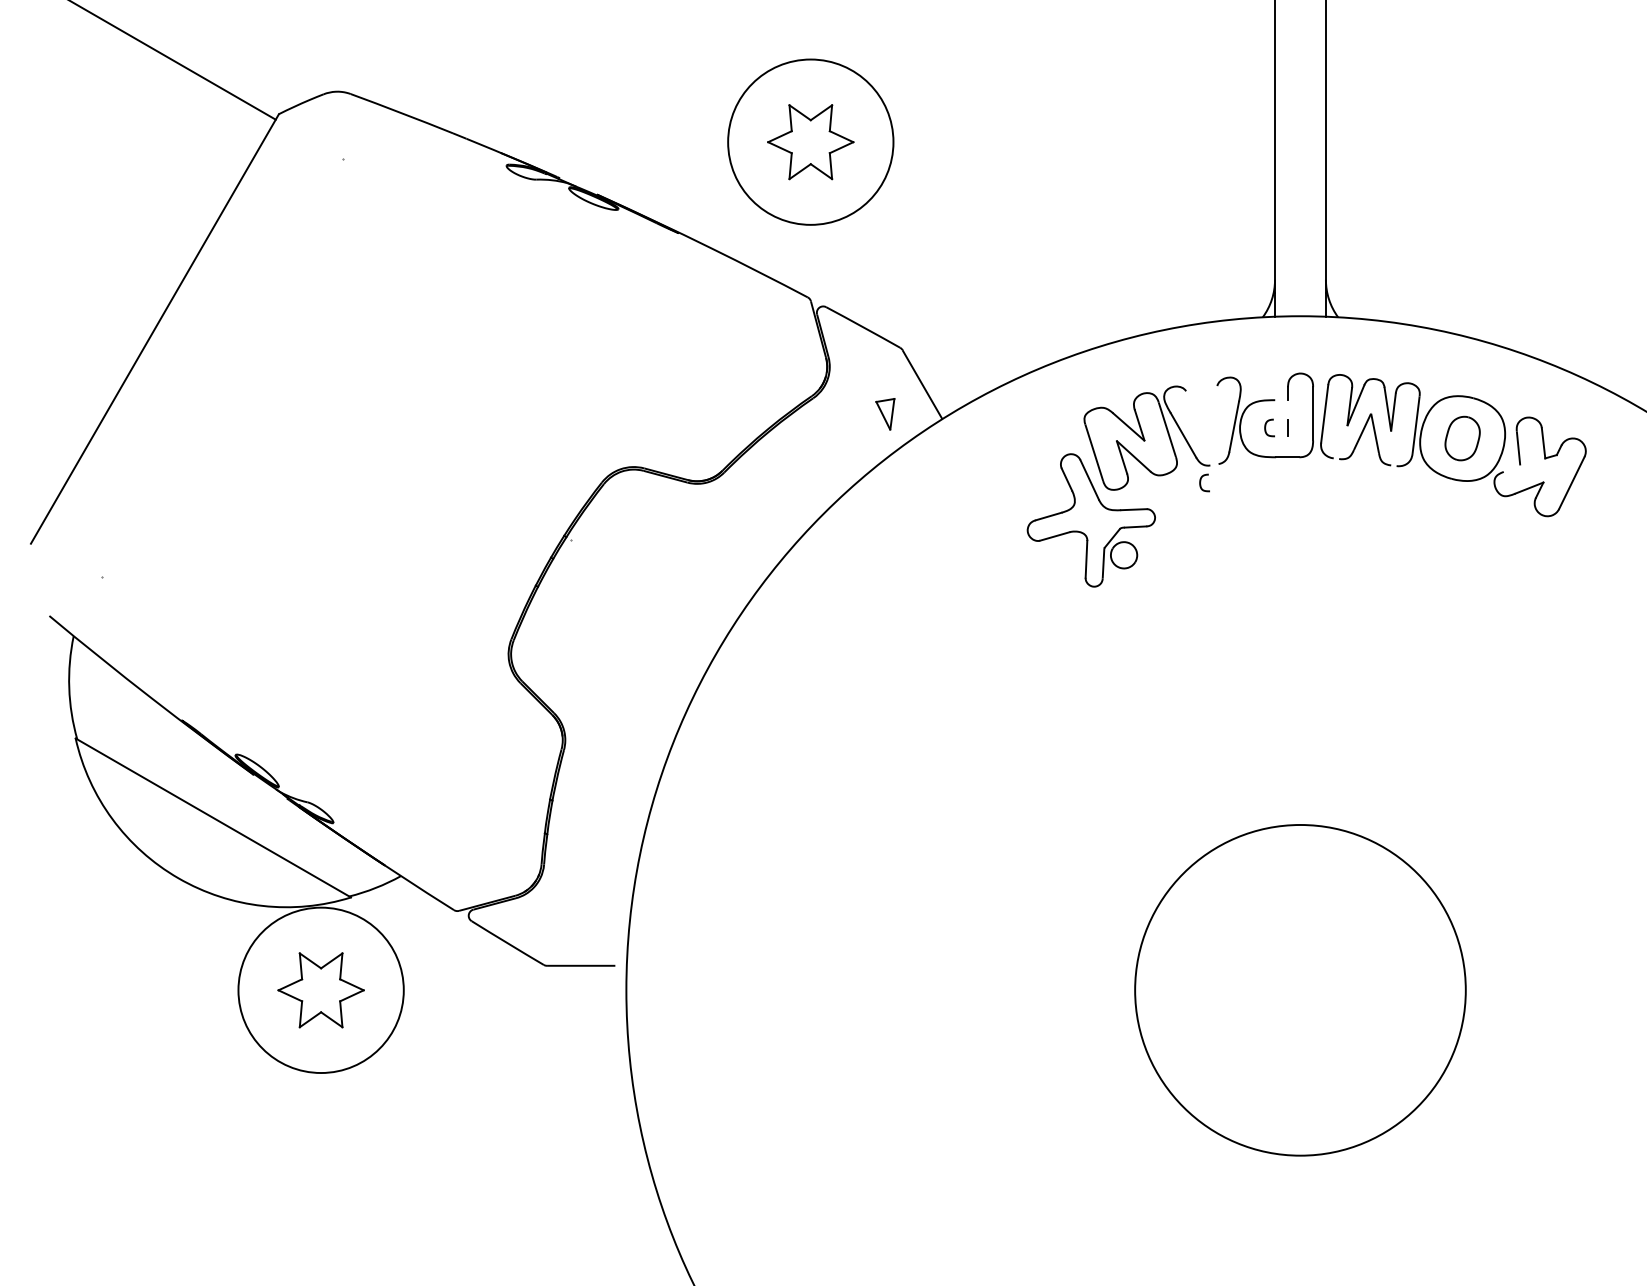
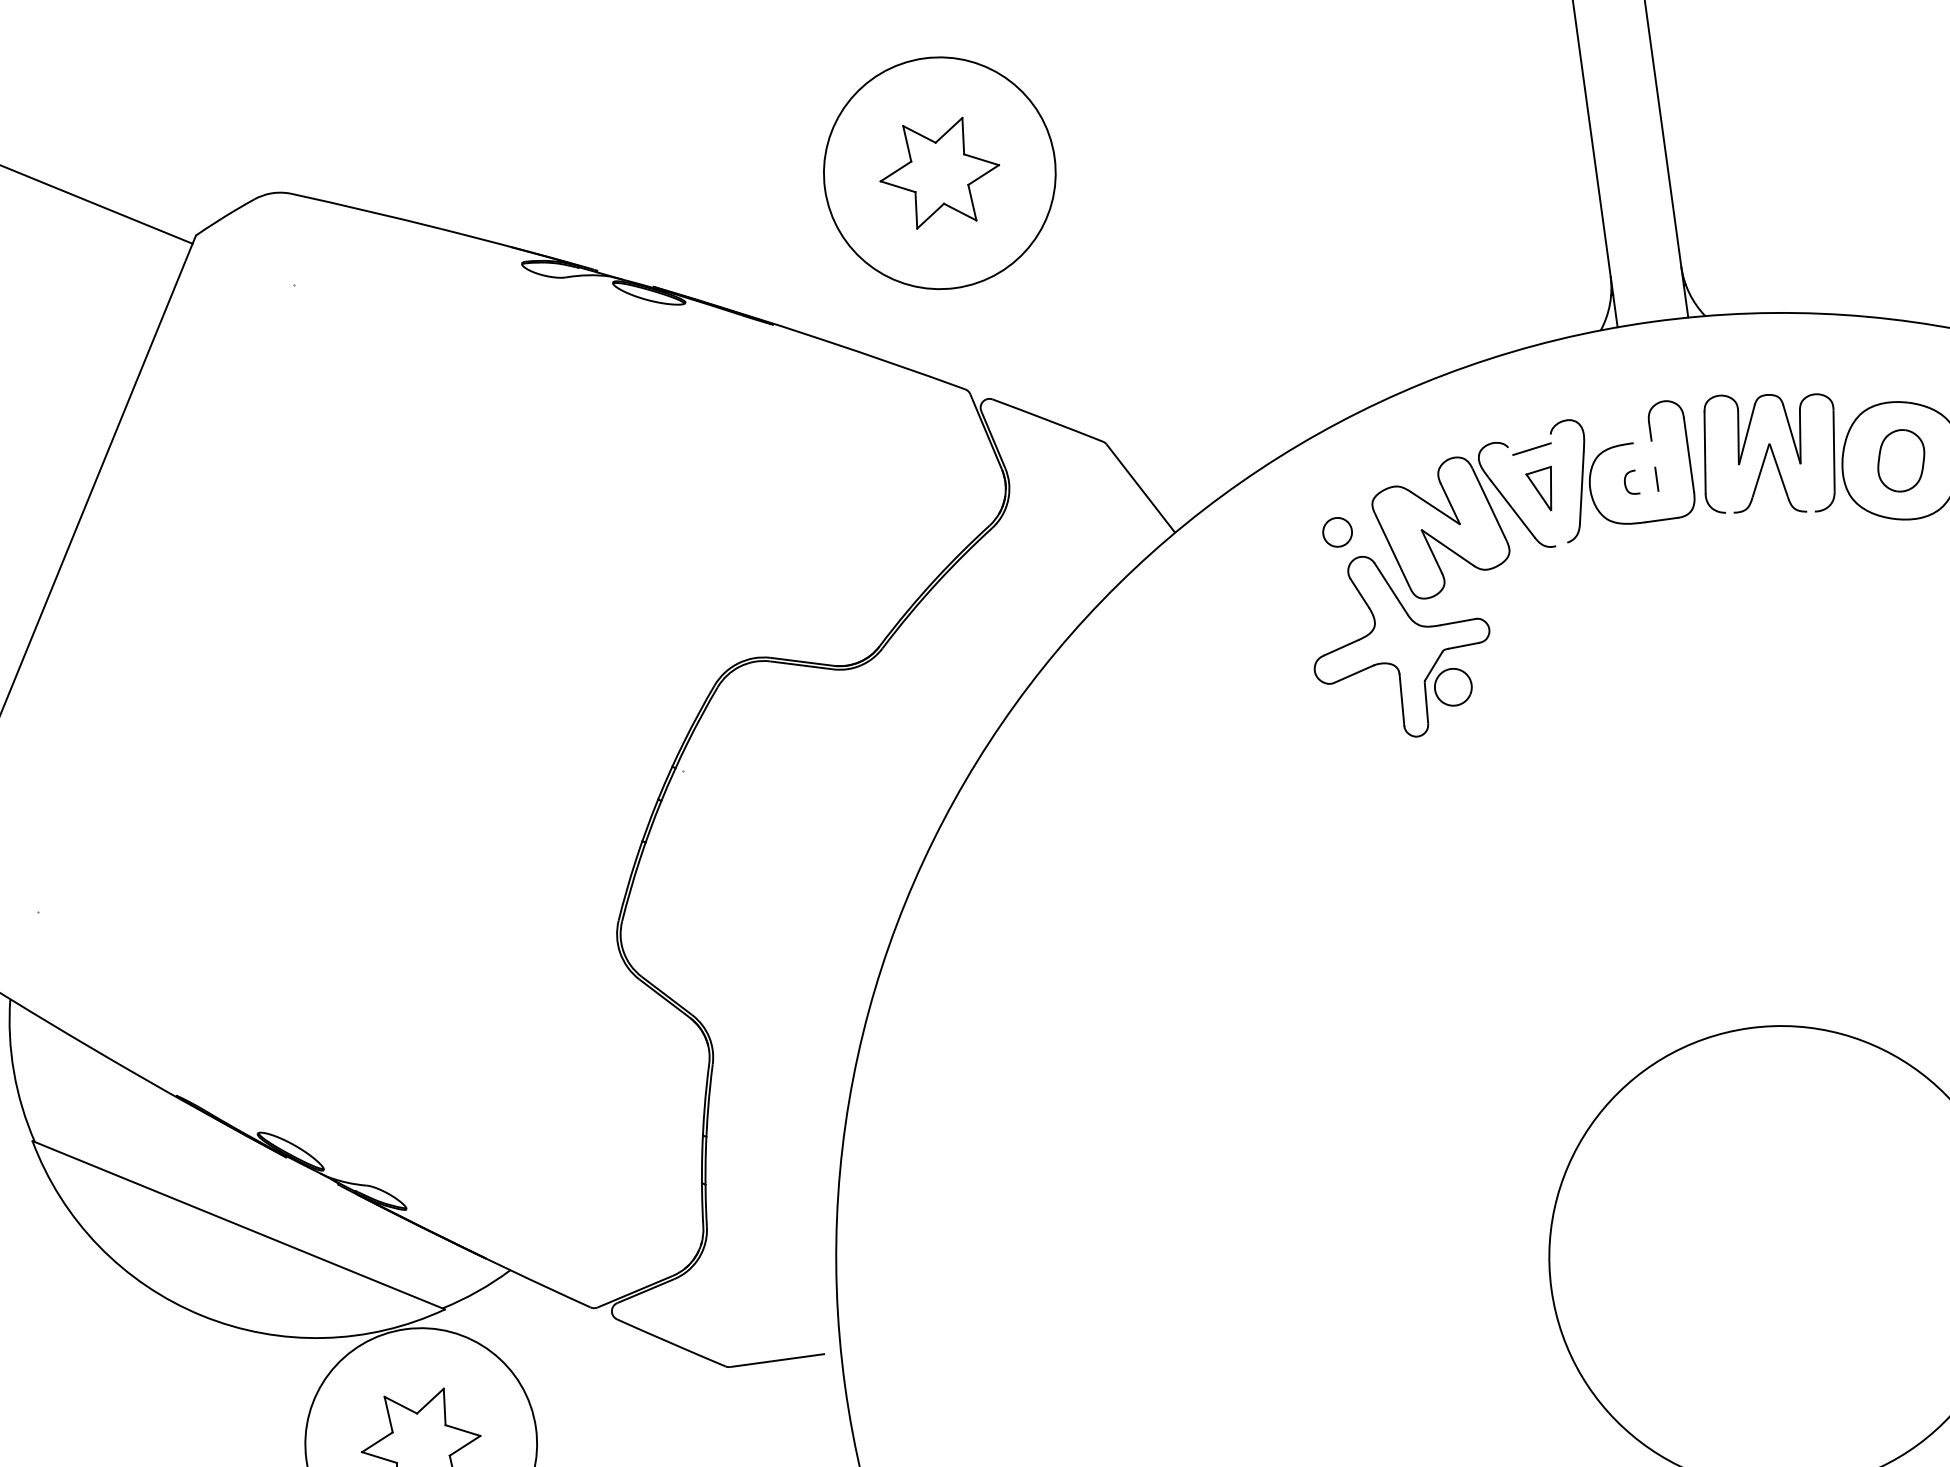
line: (1202, 394) -> (1531, 449), added
part: (885, 414) -> (1541, 490), moved
part: (1057, 434) -> (1337, 532), added
curve: (1201, 481) -> (1546, 570), removed

